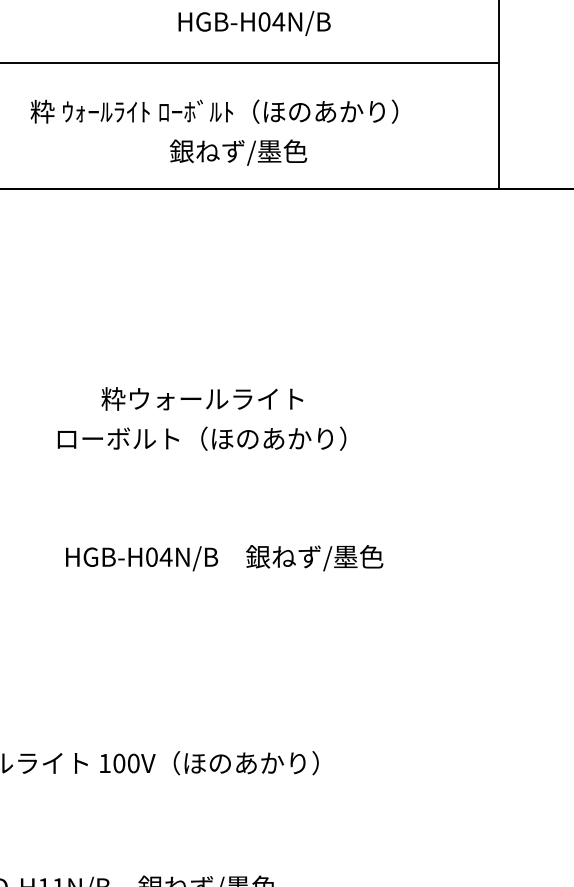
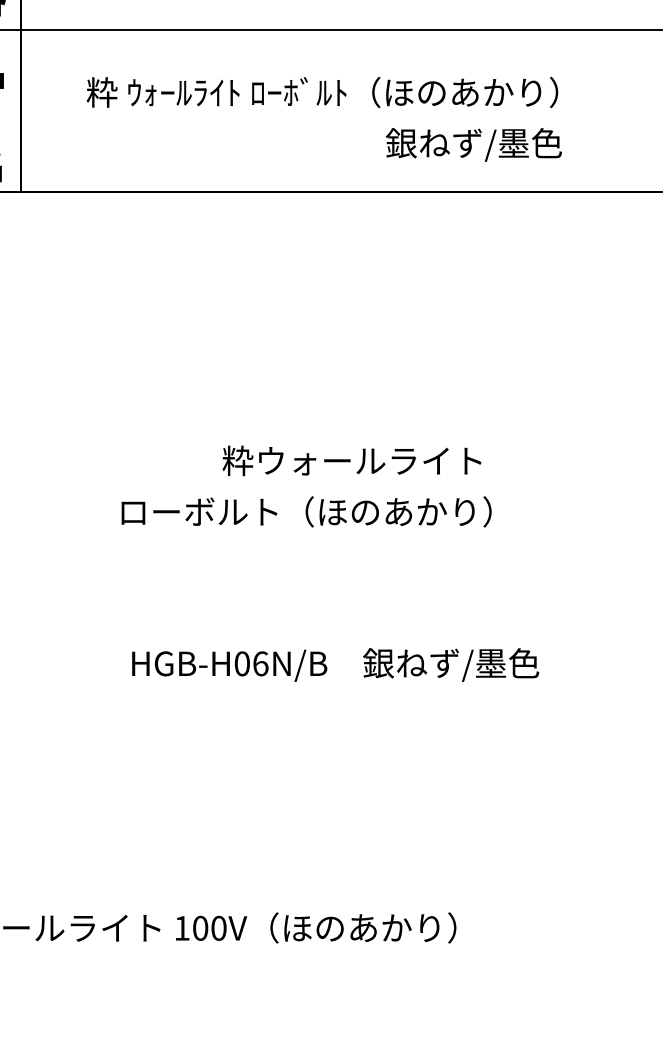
text: (238, 152) -> (473, 144), moved
text: (202, 398) -> (352, 460), moved
text: (165, 556) -> (259, 662), HGB-H04N/B -> HGB-H06N/B

